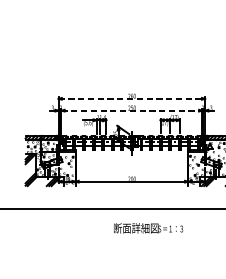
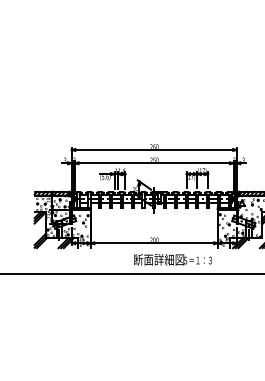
line: (132, 98) -> (154, 149), dashed -> solid
line: (132, 110) -> (154, 163), dashed -> solid
text: (148, 228) -> (172, 259), moved

